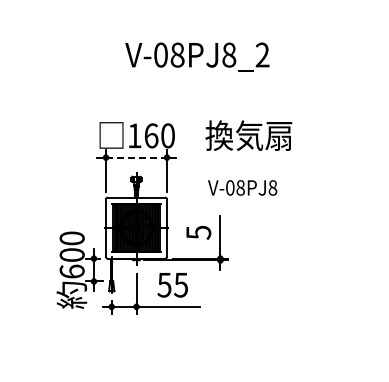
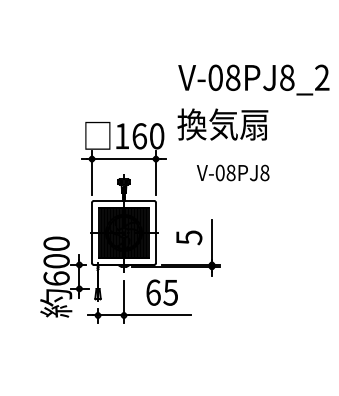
text: (197, 56) -> (253, 79), moved
text: (248, 135) -> (222, 124), moved
line: (136, 157) -> (124, 158), dashed -> solid
text: (242, 187) -> (233, 172), moved
text: (164, 284) -> (153, 292), 55 -> 65

